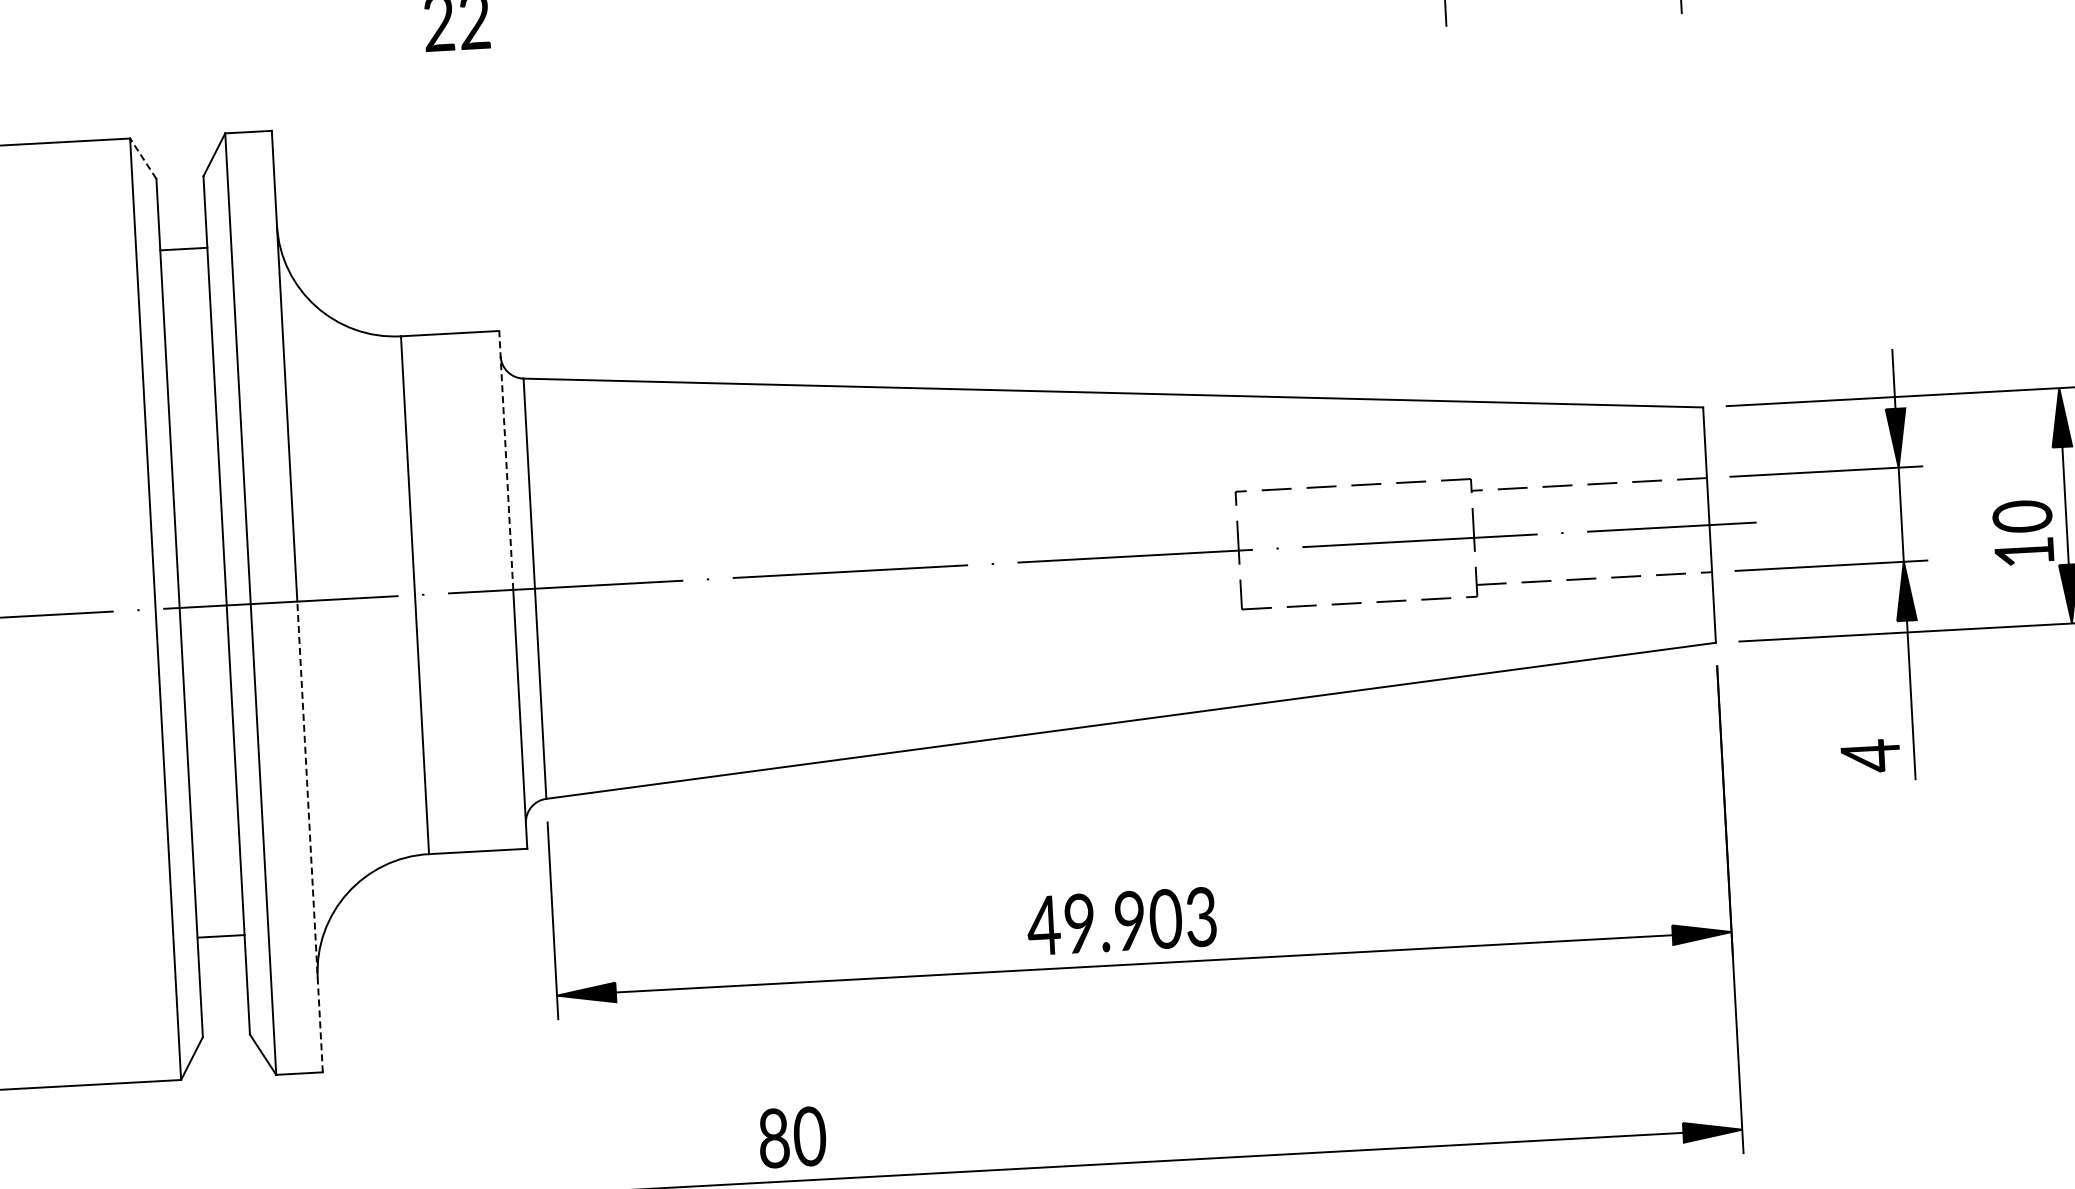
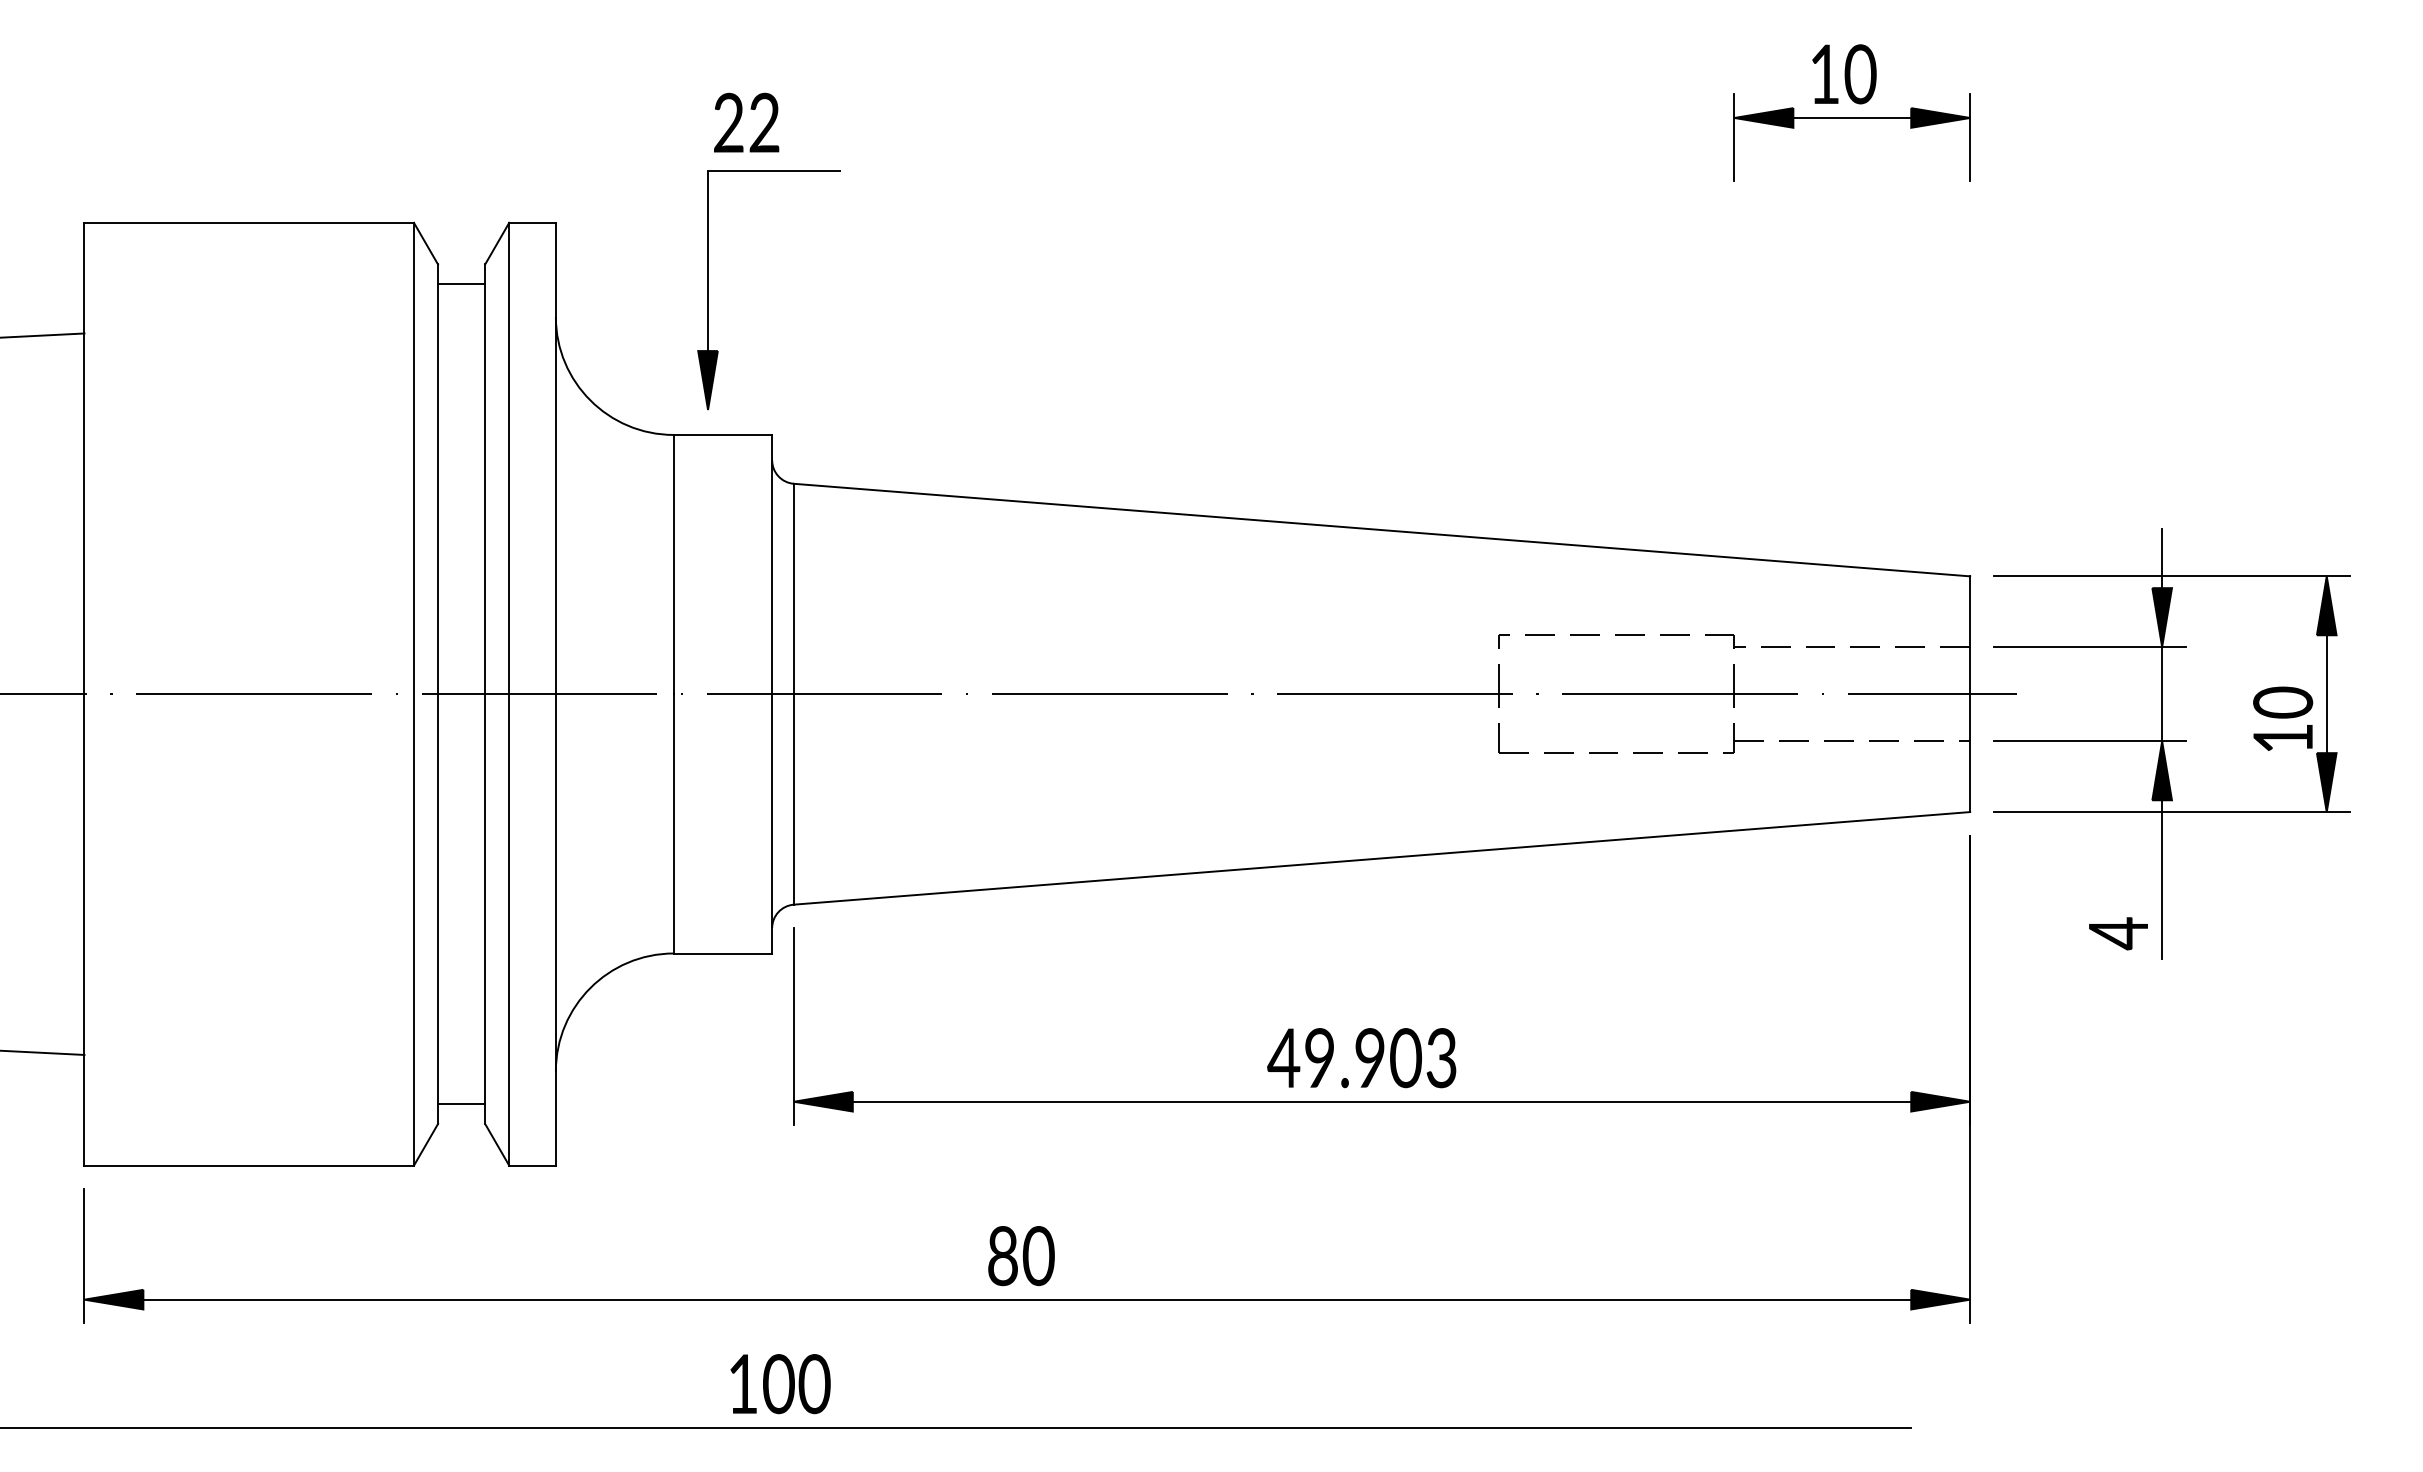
line: (142, 158) -> (425, 243), dashed -> solid
part: (427, 190) -> (708, 290), added
line: (183, 249) -> (461, 284), moved
line: (506, 460) -> (772, 564), dashed -> solid
line: (309, 836) -> (555, 929), dashed -> solid
line: (220, 936) -> (461, 1104), moved

